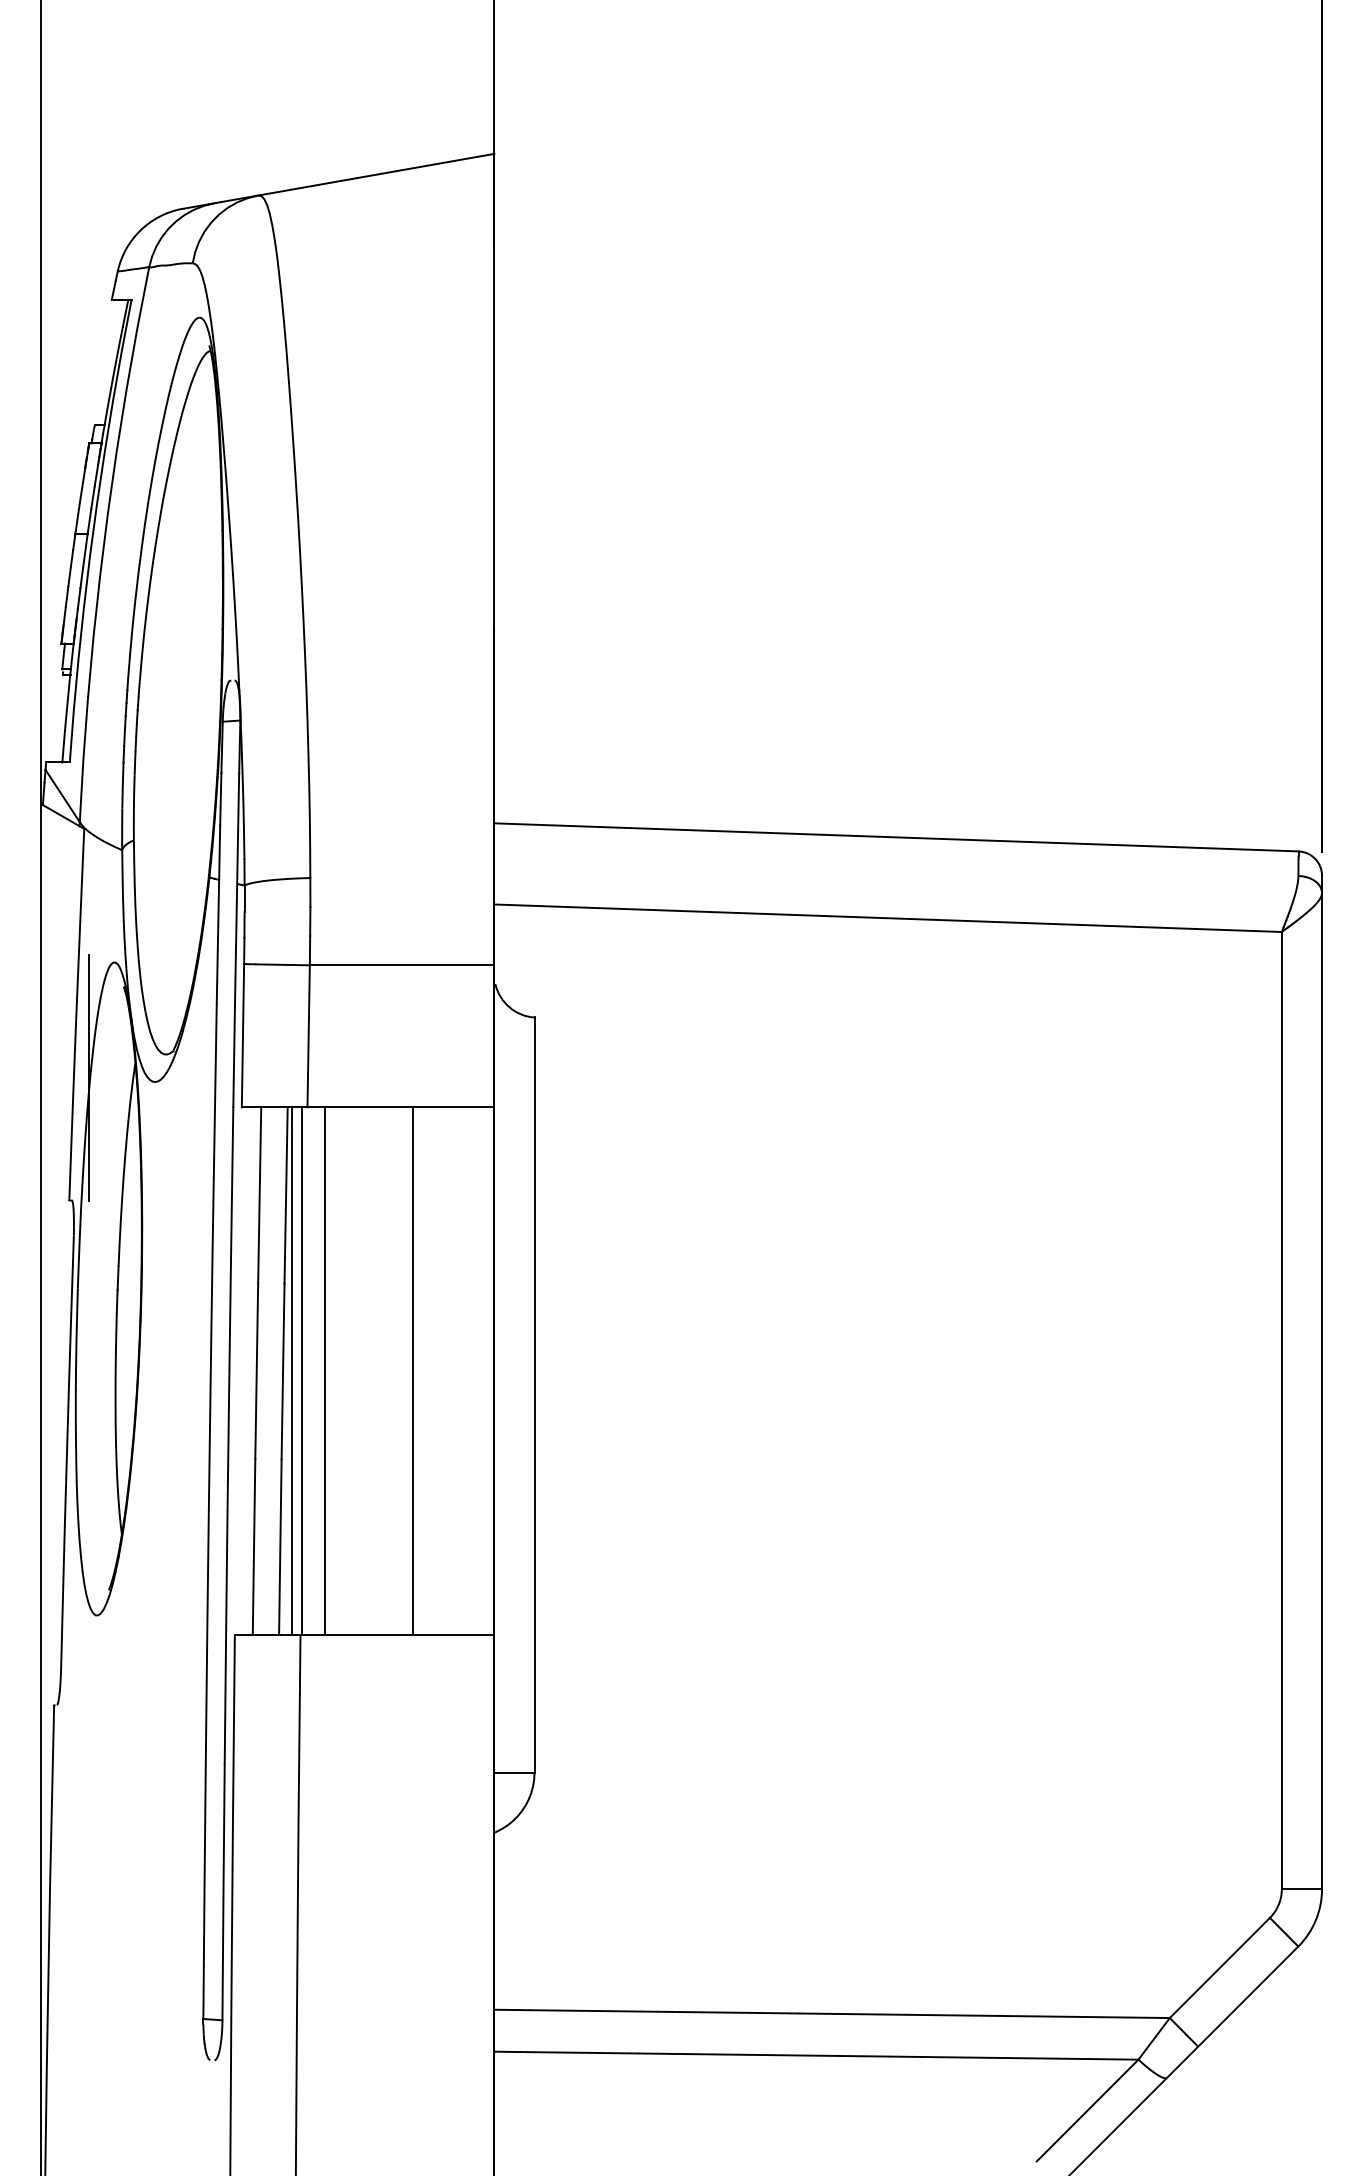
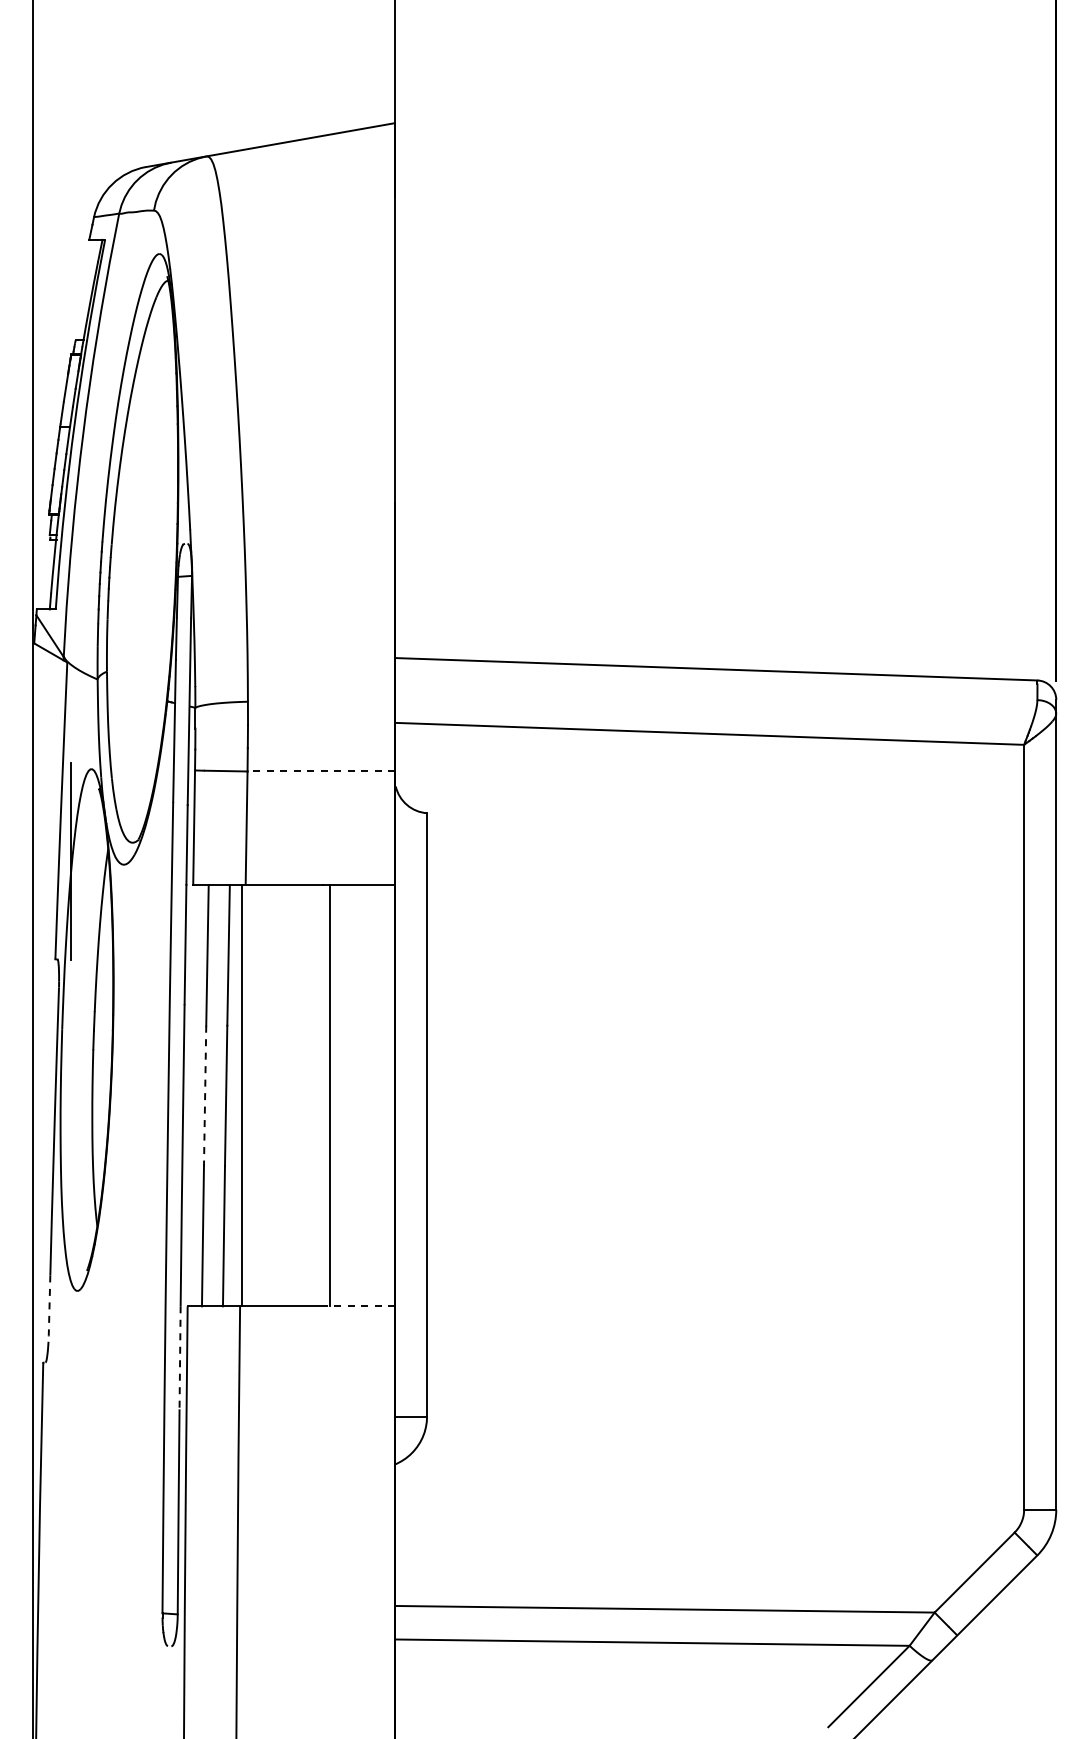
line: (402, 965) -> (321, 771), solid -> dashed
line: (291, 1370) -> (232, 1095), removed
line: (324, 1370) -> (259, 1095), removed
line: (257, 1372) -> (205, 1096), solid -> dashed
line: (449, 1634) -> (359, 1306), solid -> dashed
line: (61, 1639) -> (49, 1310), solid -> dashed
line: (225, 1698) -> (180, 1357), solid -> dashed

